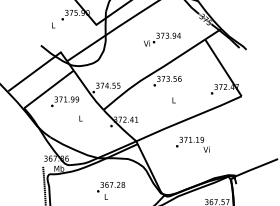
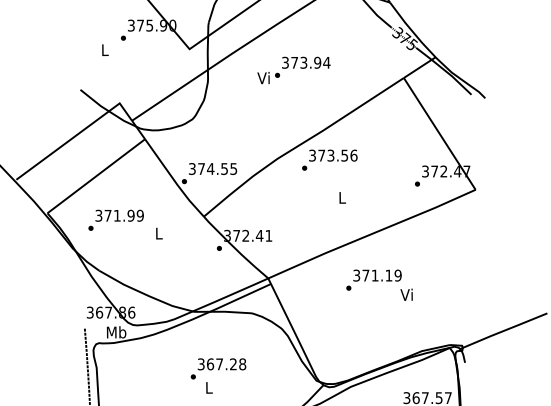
text: (162, 39) -> (294, 70), moved
text: (65, 101) -> (117, 219), moved

